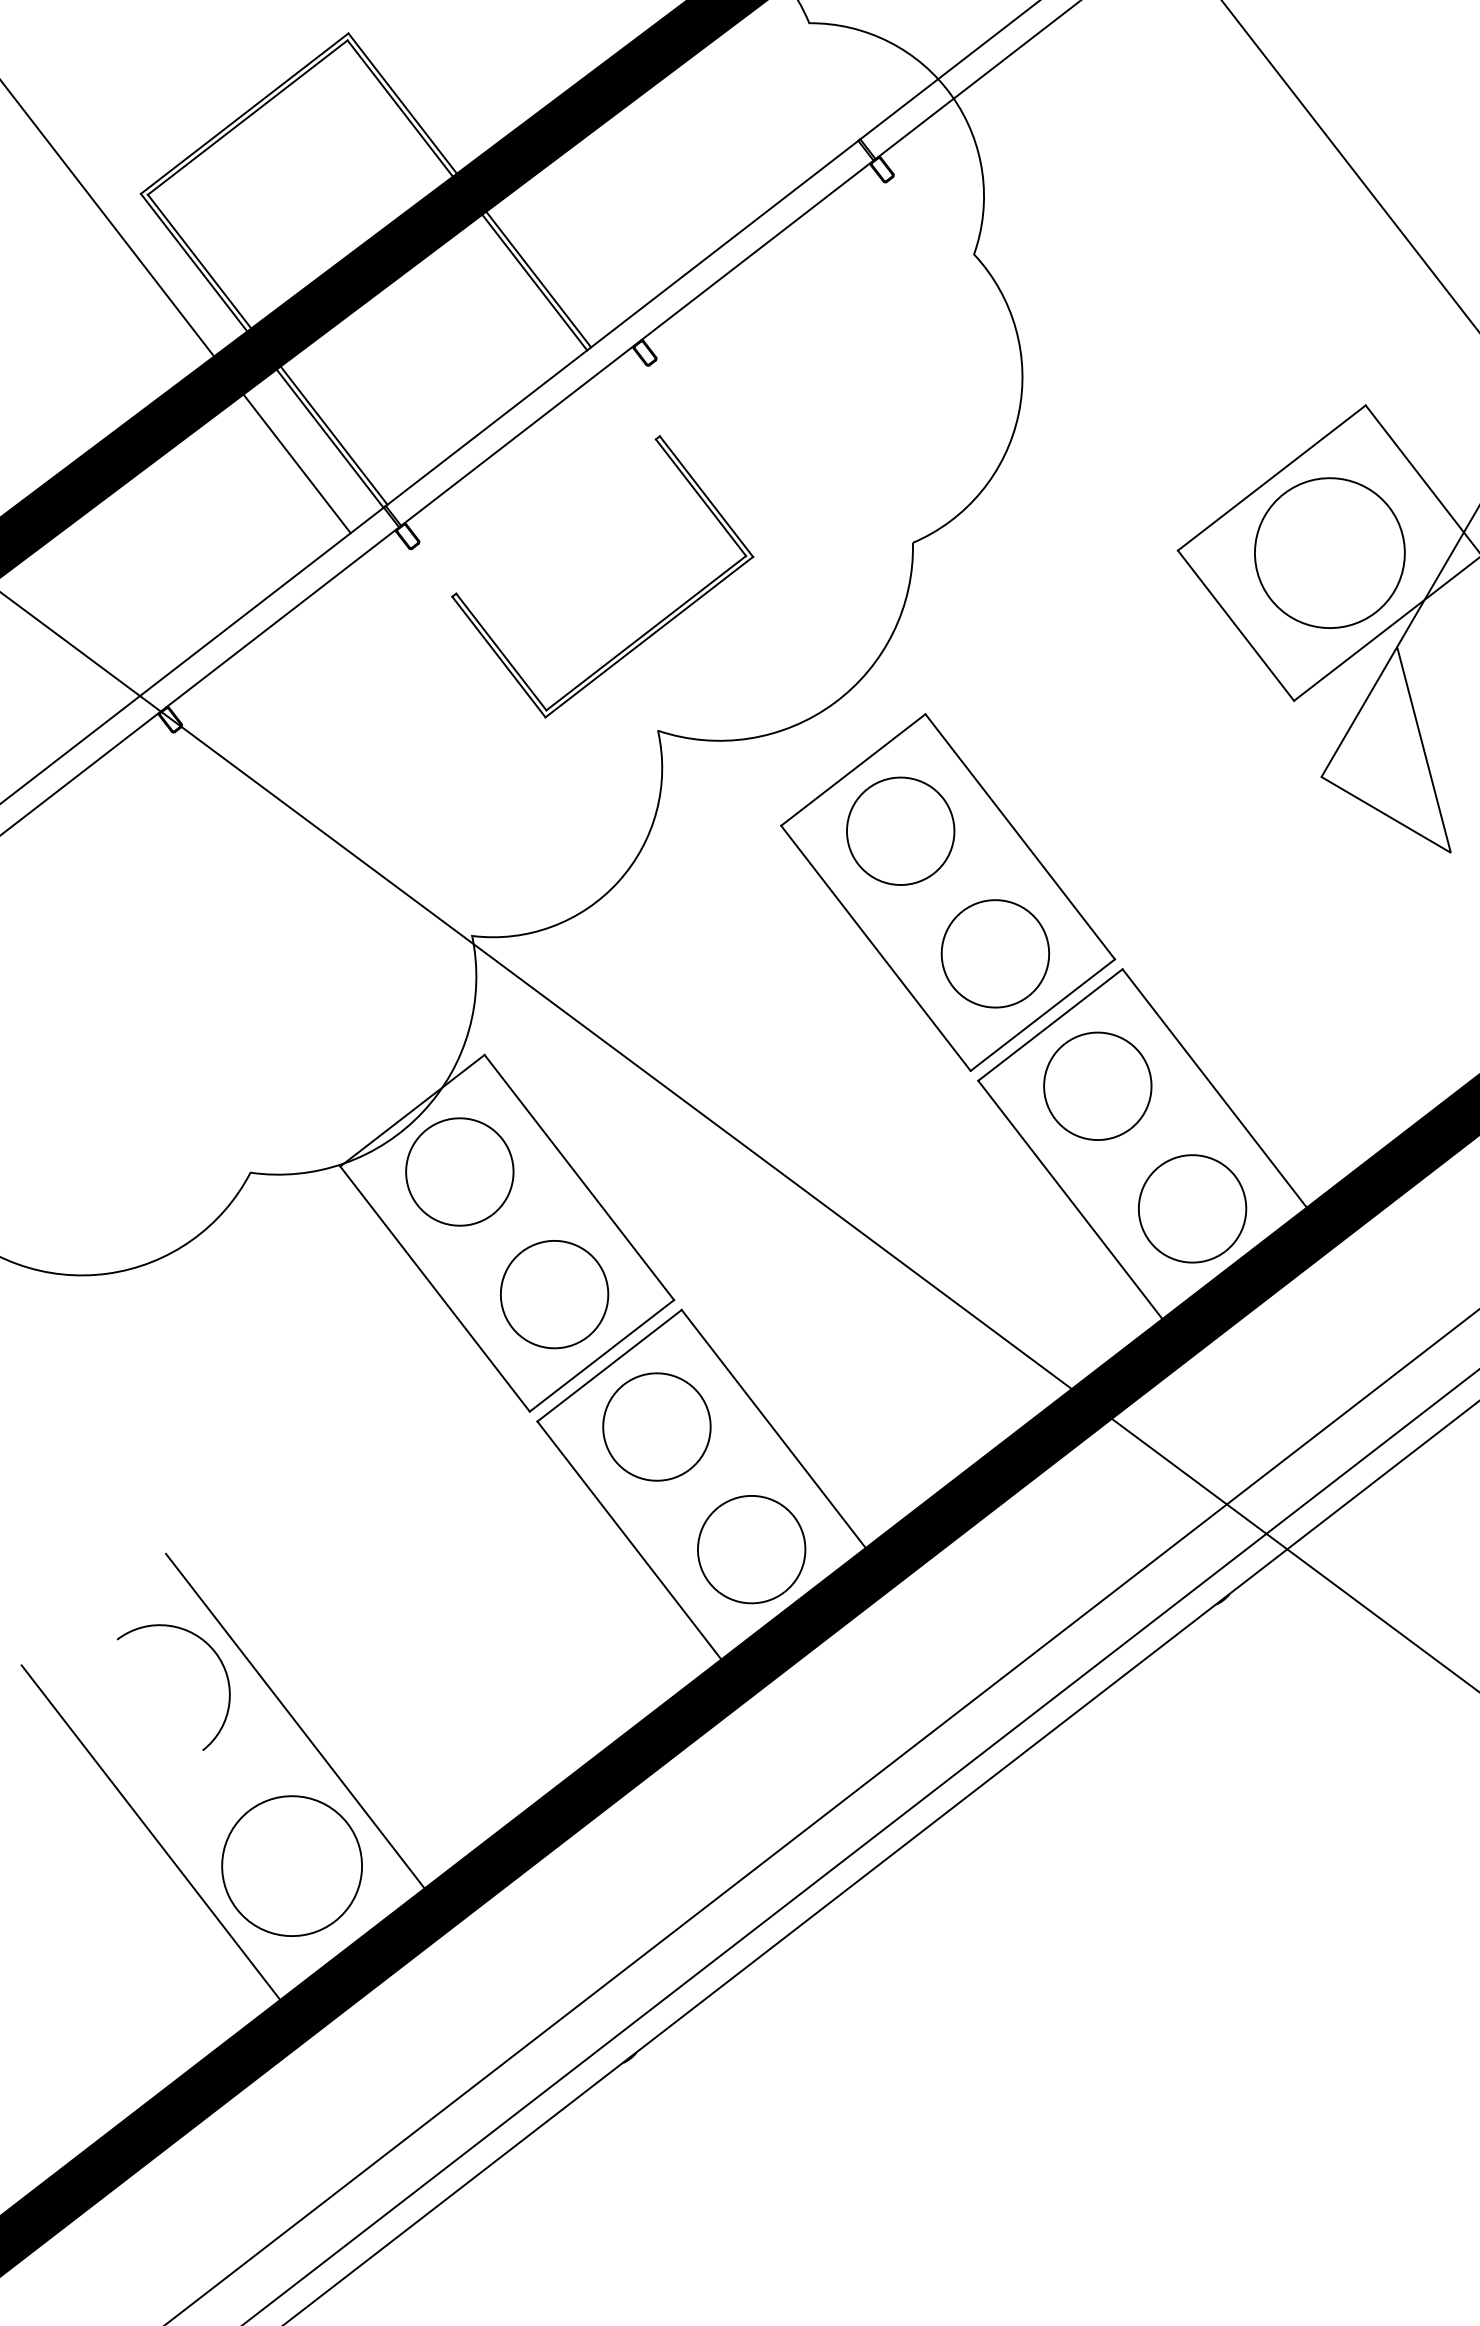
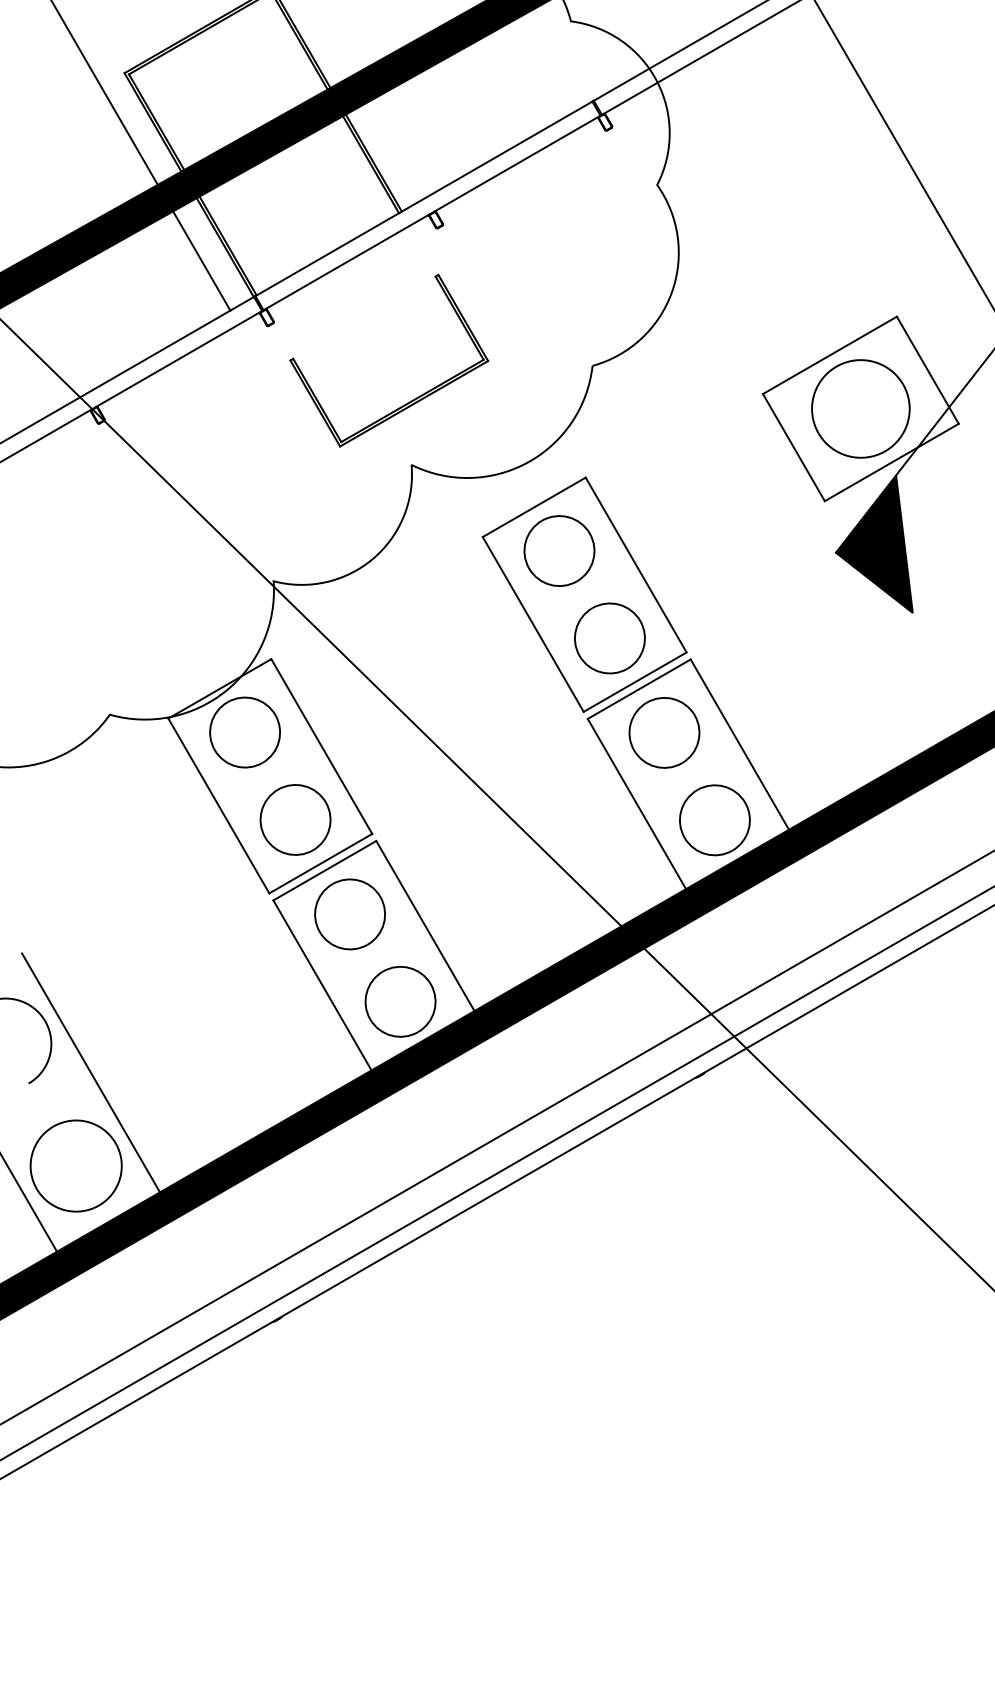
fill: (1376, 755) -> (873, 543), added

